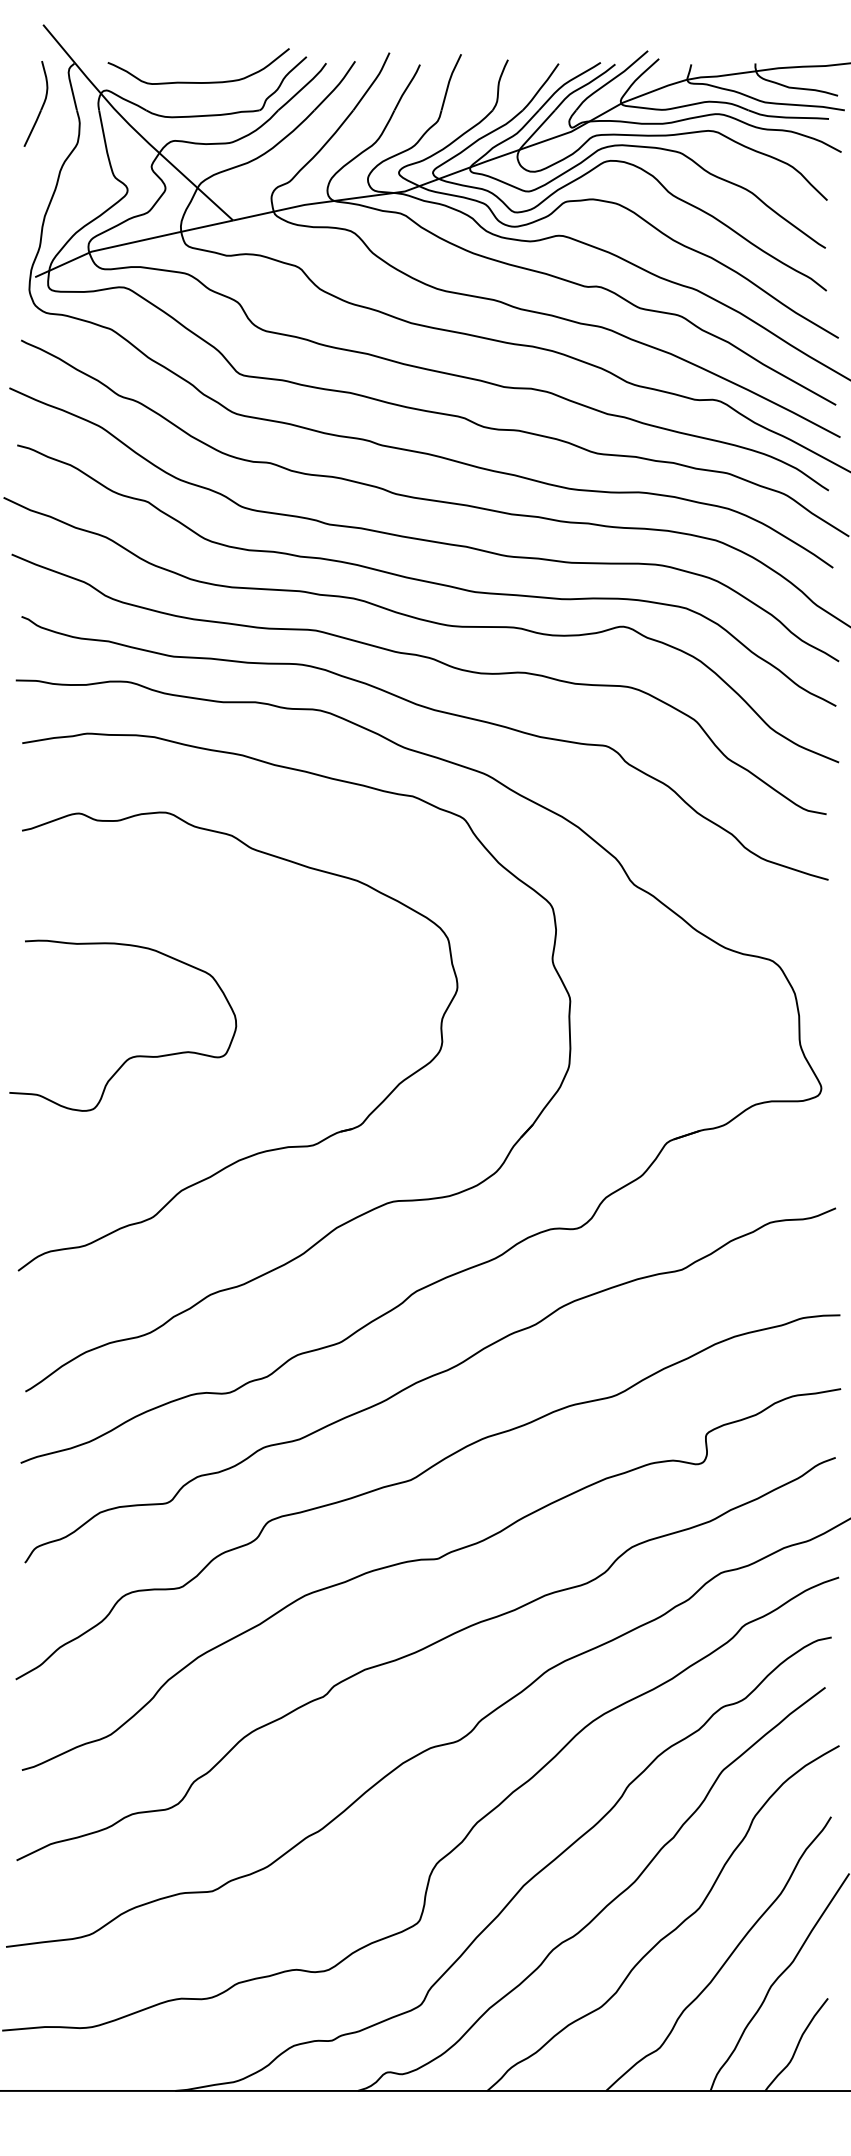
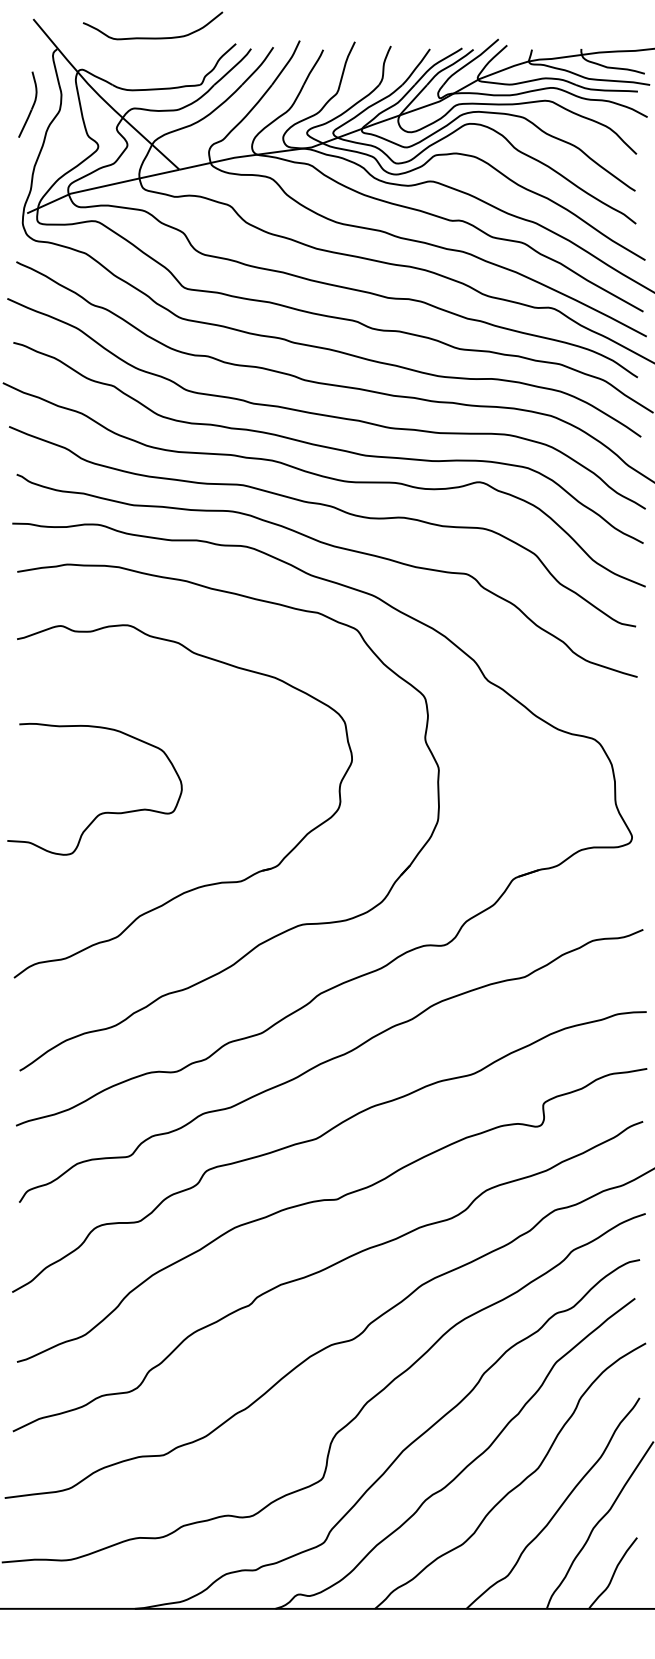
curve: (198, 82) -> (152, 38), moved
part: (41, 106) -> (32, 106), moved

